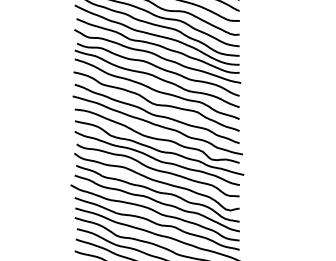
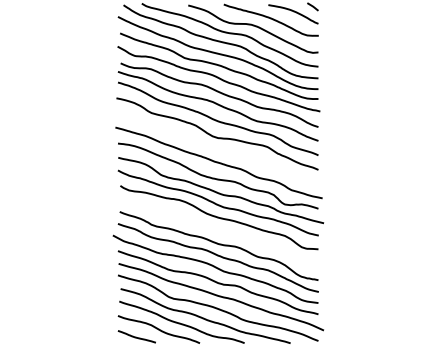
curve: (157, 115) -> (218, 150), removed
curve: (156, 181) -> (217, 231), removed

